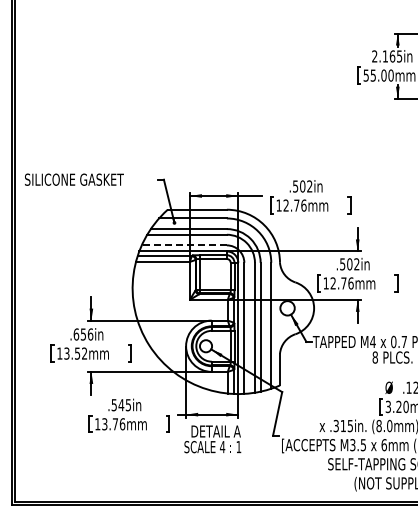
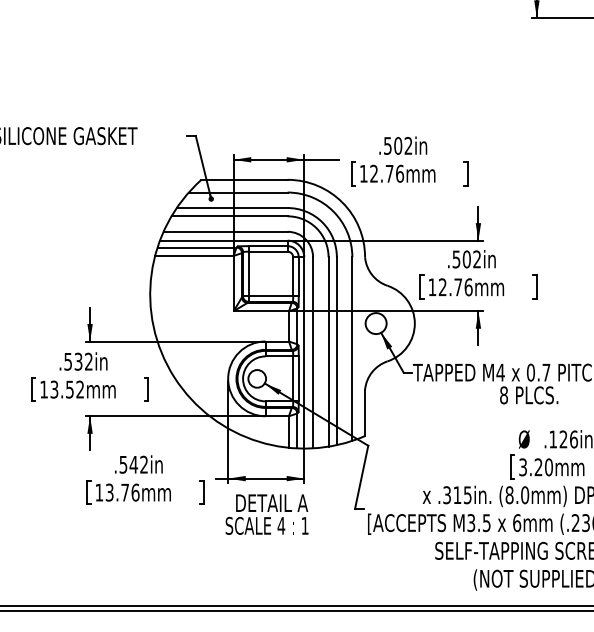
line: (184, 245) -> (225, 231), dashed -> solid
text: (83, 334) -> (78, 361), .656in -> .532in
text: (127, 405) -> (142, 465), .545in -> .542in

